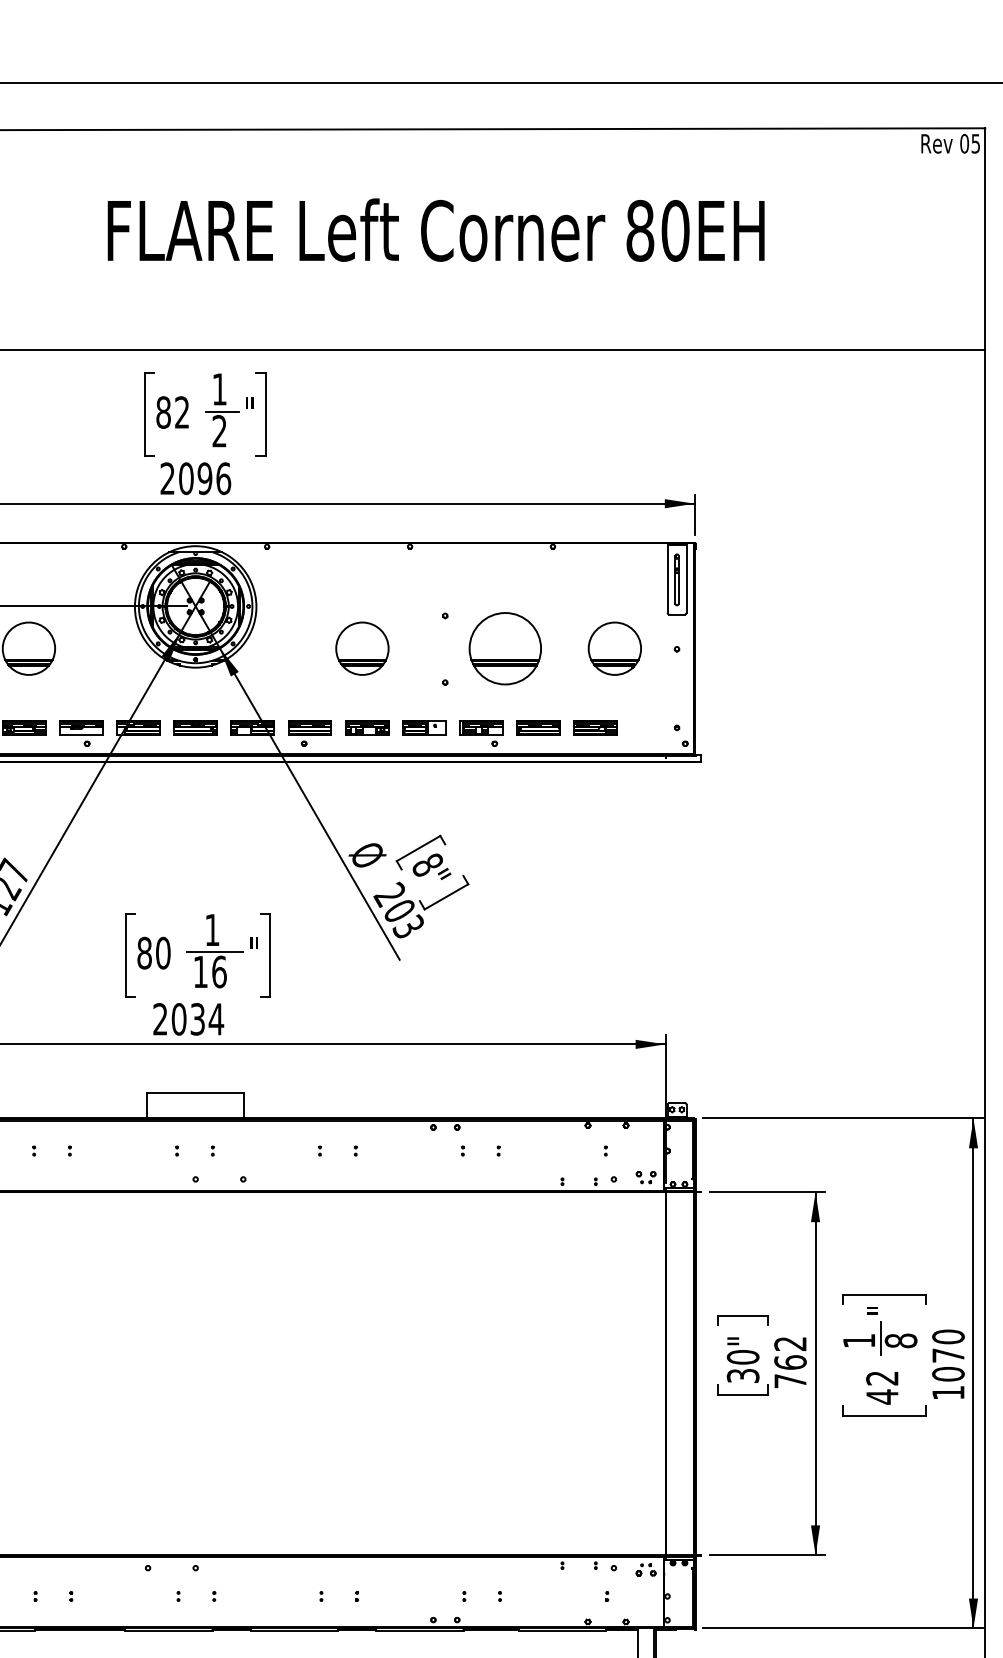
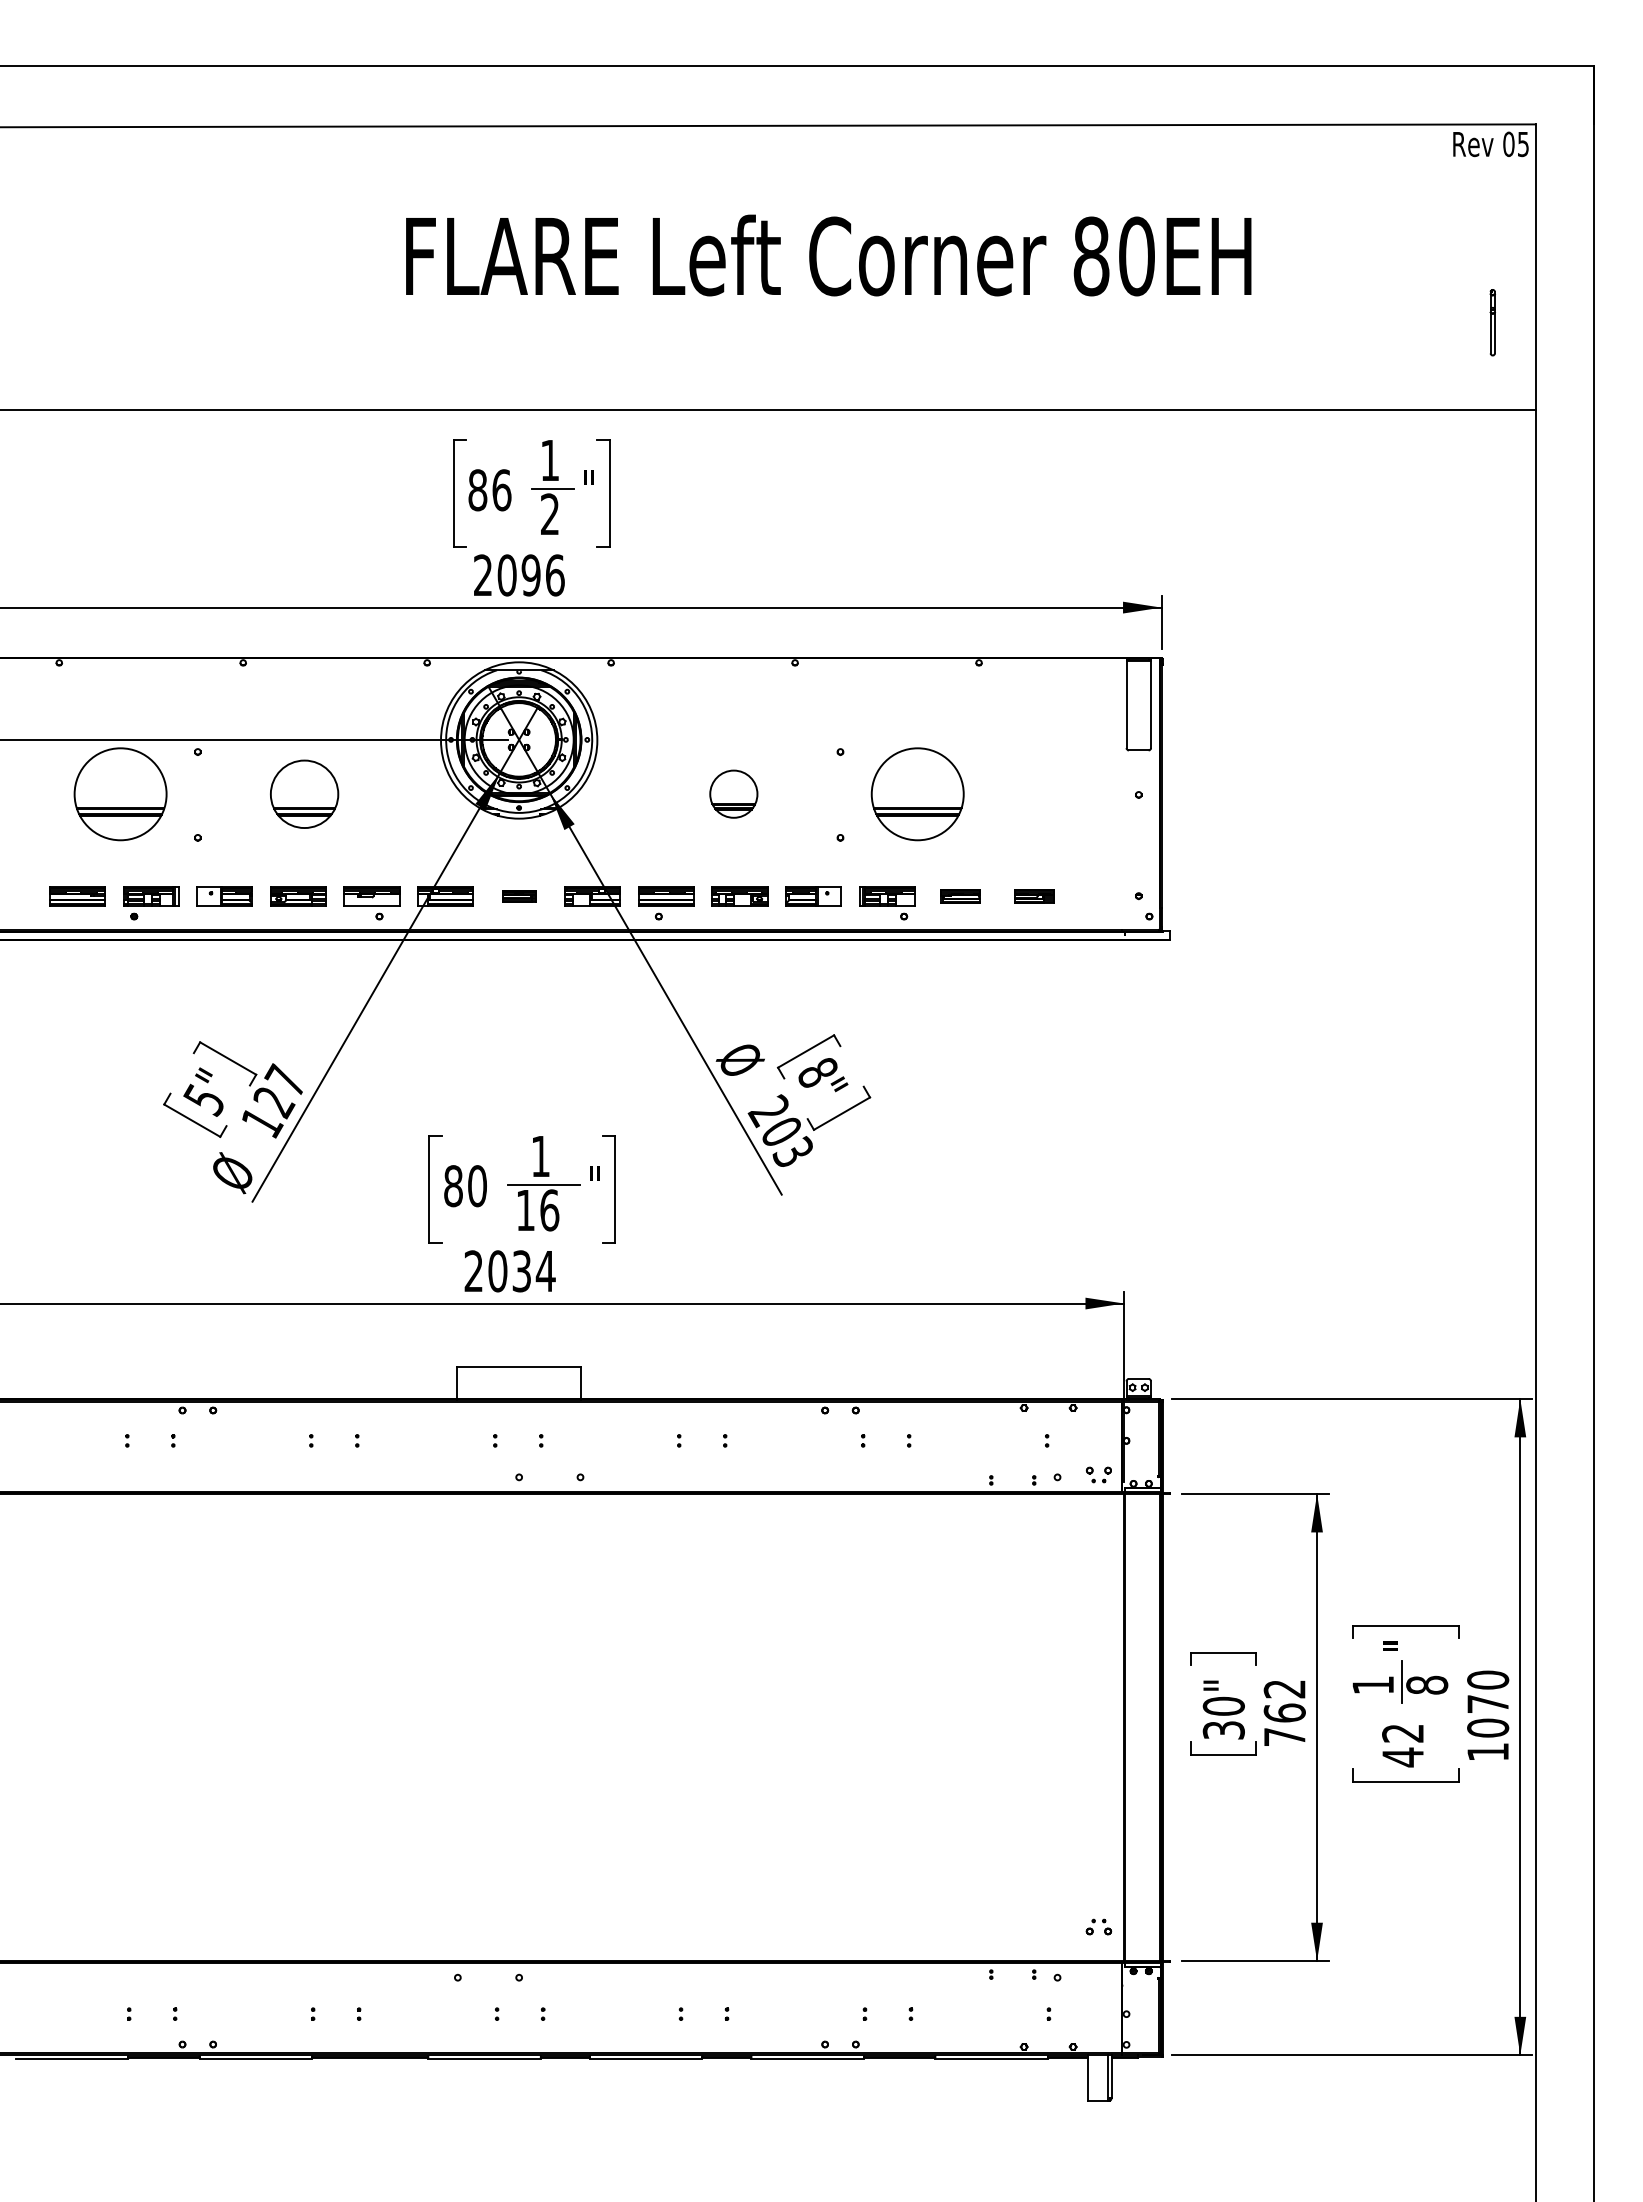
text: (181, 412) -> (501, 490), 82 -> 86
part: (676, 579) -> (1492, 322), moved
part: (362, 648) -> (733, 793), size x0.7
part: (614, 648) -> (1058, 793), removed
part: (195, 728) -> (519, 896), size x0.6
part: (538, 728) -> (960, 896), size x0.7
part: (596, 728) -> (1034, 896), size x0.7
part: (645, 1569) -> (1098, 1926), moved

